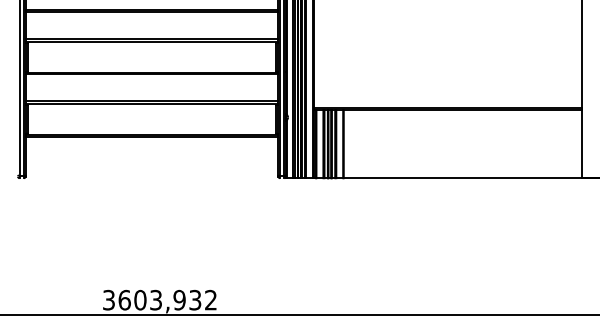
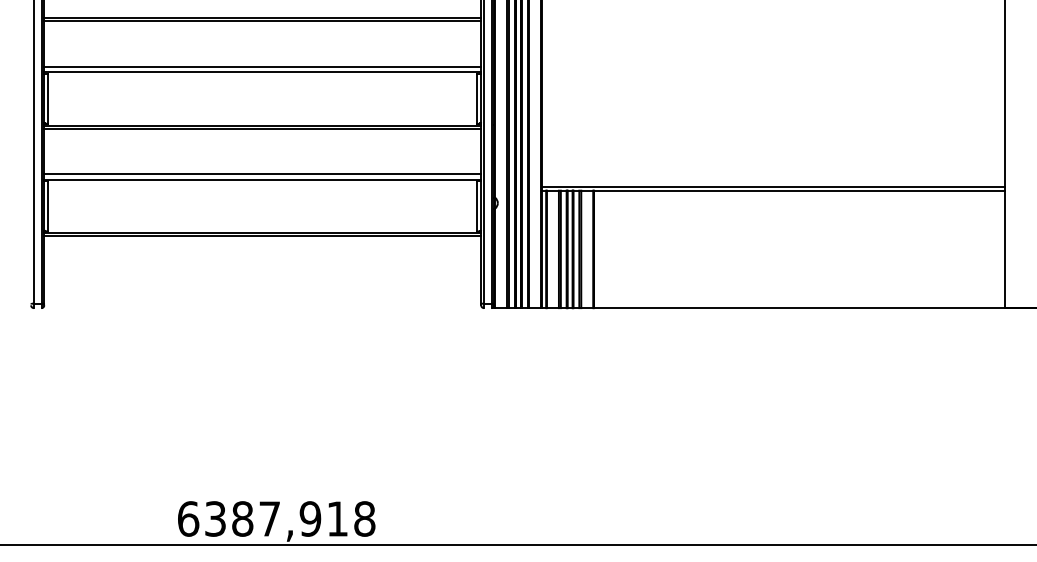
text: (160, 299) -> (277, 517), 3603,932 -> 6387,918

